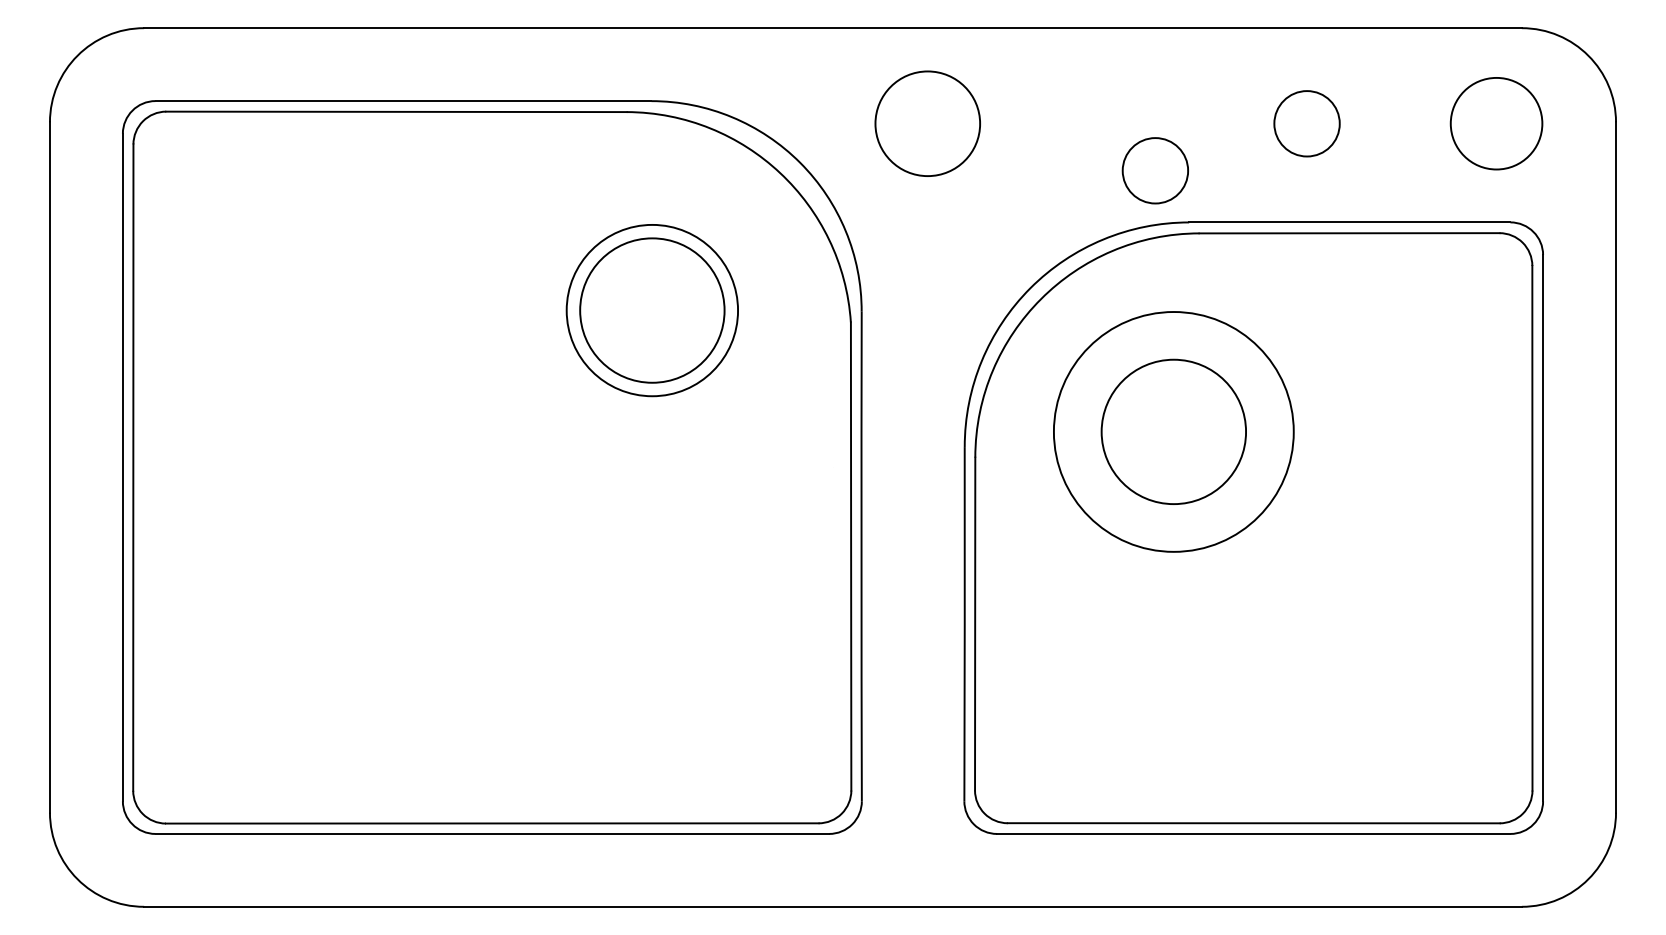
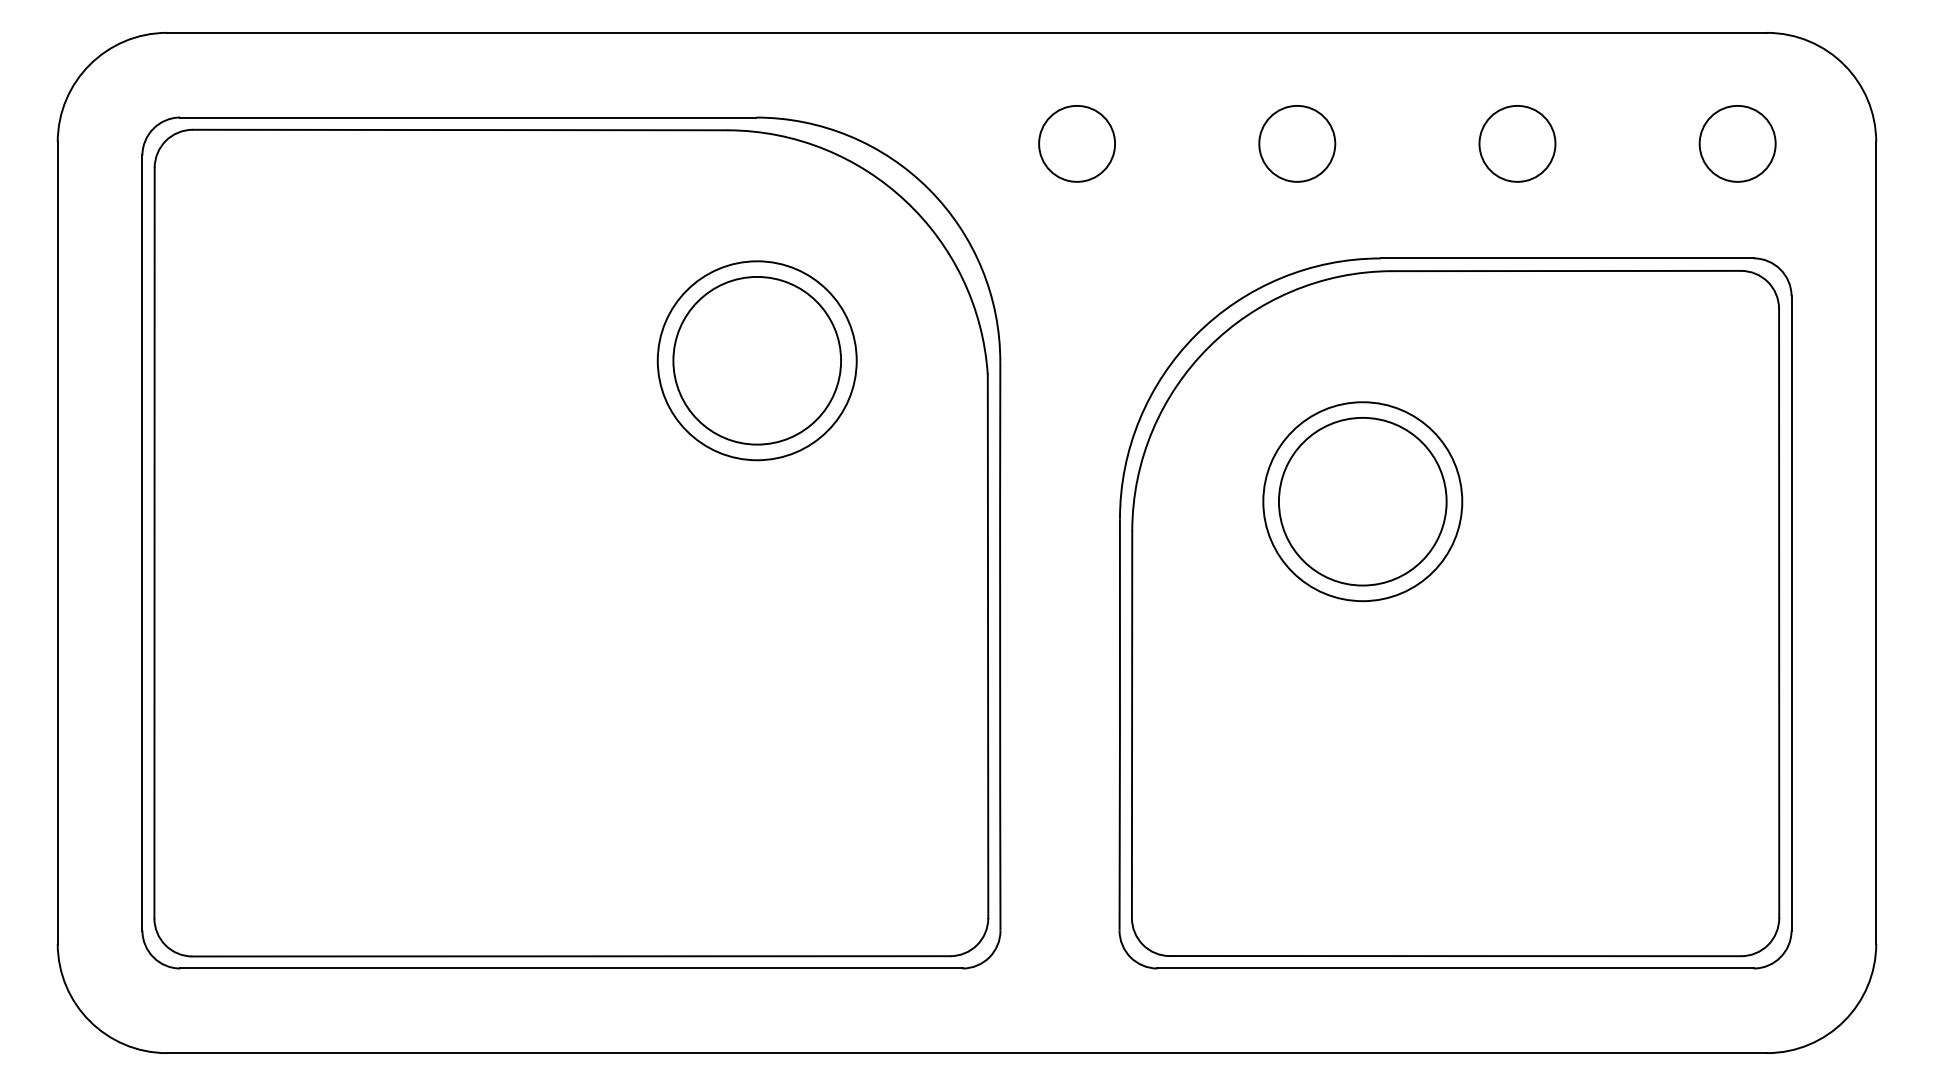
circle: (927, 123) -> (1076, 143), size x0.62
circle: (1496, 123) -> (1737, 143), size x0.71
circle: (1154, 170) -> (1296, 143), moved
circle: (1173, 431) -> (1362, 501), size x0.71

